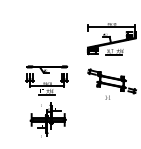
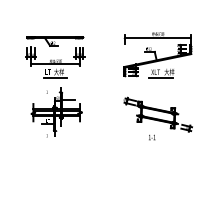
part: (46, 101) -> (54, 86), moved

